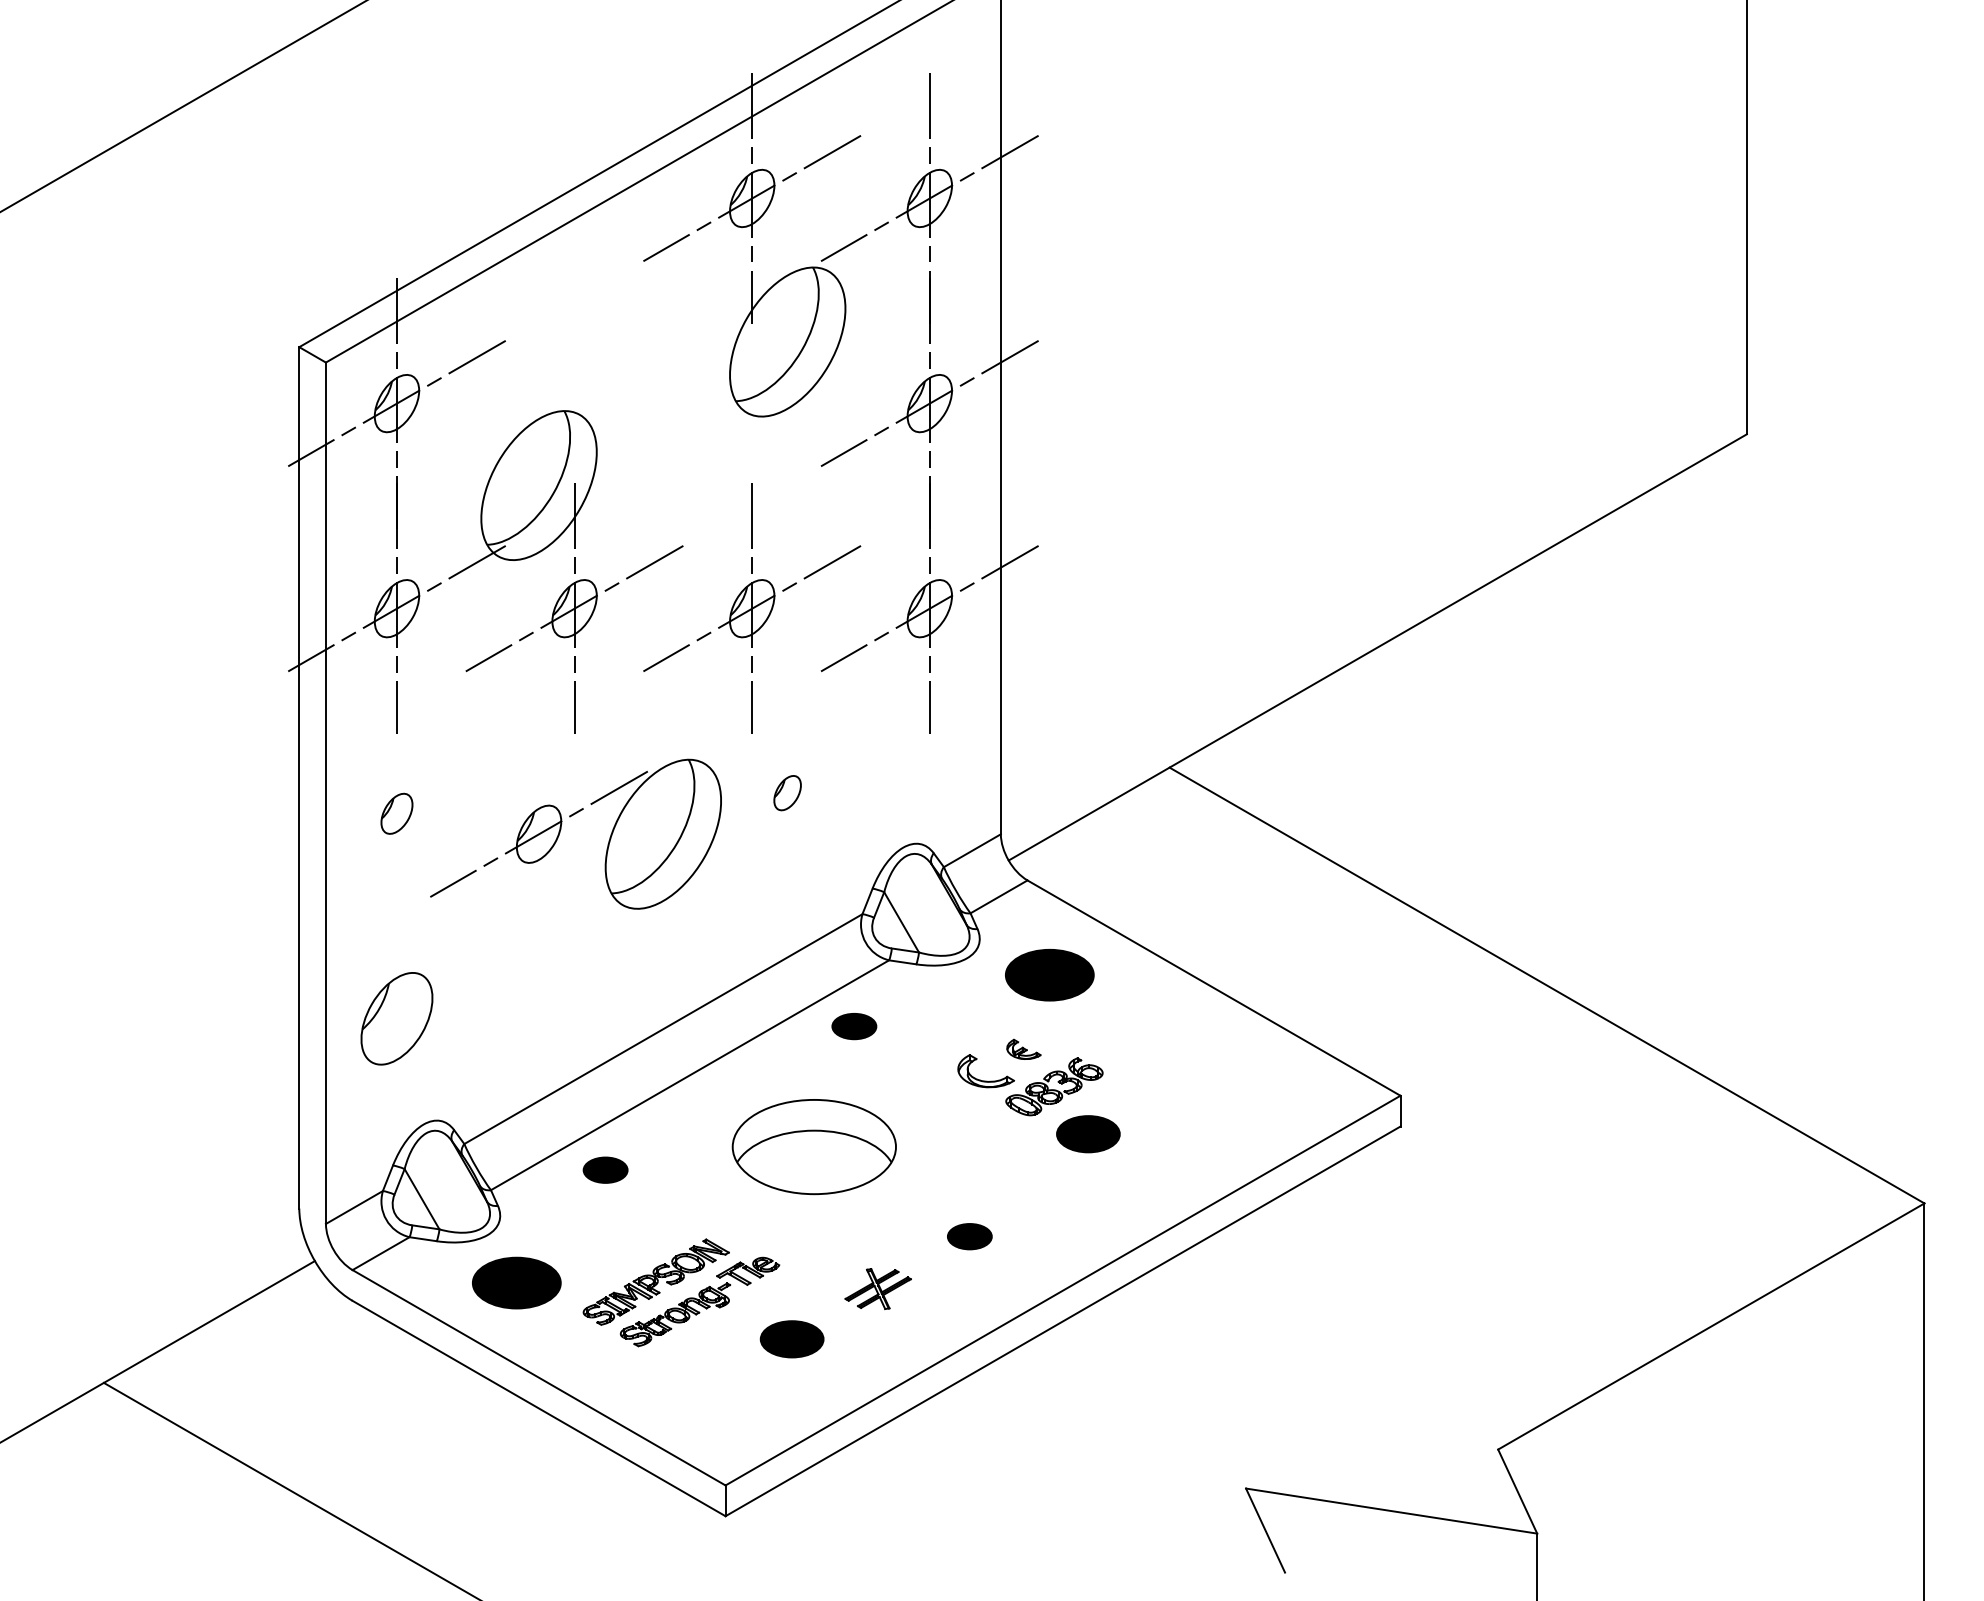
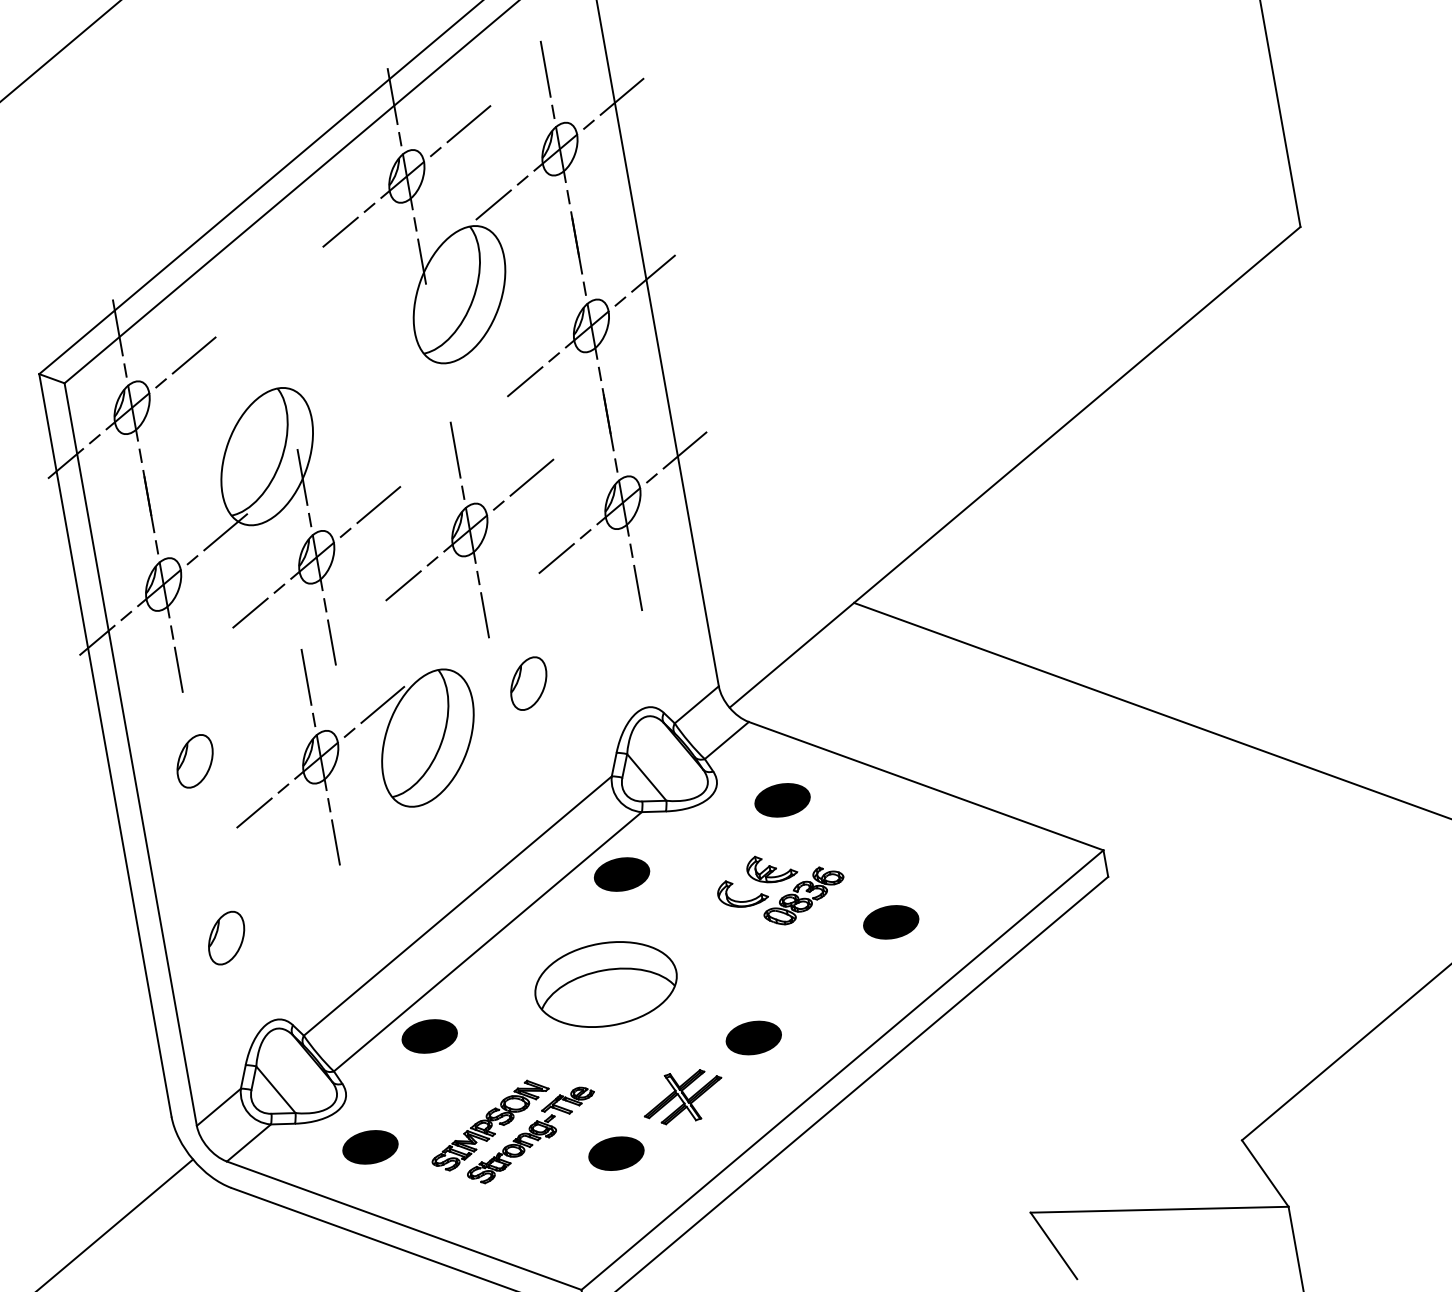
part: (787, 792) -> (528, 683), size x1.67
part: (396, 813) -> (194, 761), size x1.43
line: (539, 833) -> (321, 756), added
part: (1049, 975) -> (782, 800), size x0.71
part: (396, 1018) -> (226, 937), size x0.62
part: (854, 1026) -> (622, 874), size x1.43
part: (1023, 1049) -> (771, 868), size x1.67
part: (1088, 1134) -> (891, 922), moved
part: (605, 1170) -> (429, 1036), size x1.43
part: (969, 1236) -> (753, 1037), size x1.43
part: (516, 1282) -> (370, 1147), size x0.71
part: (877, 1288) -> (682, 1096), size x1.43

